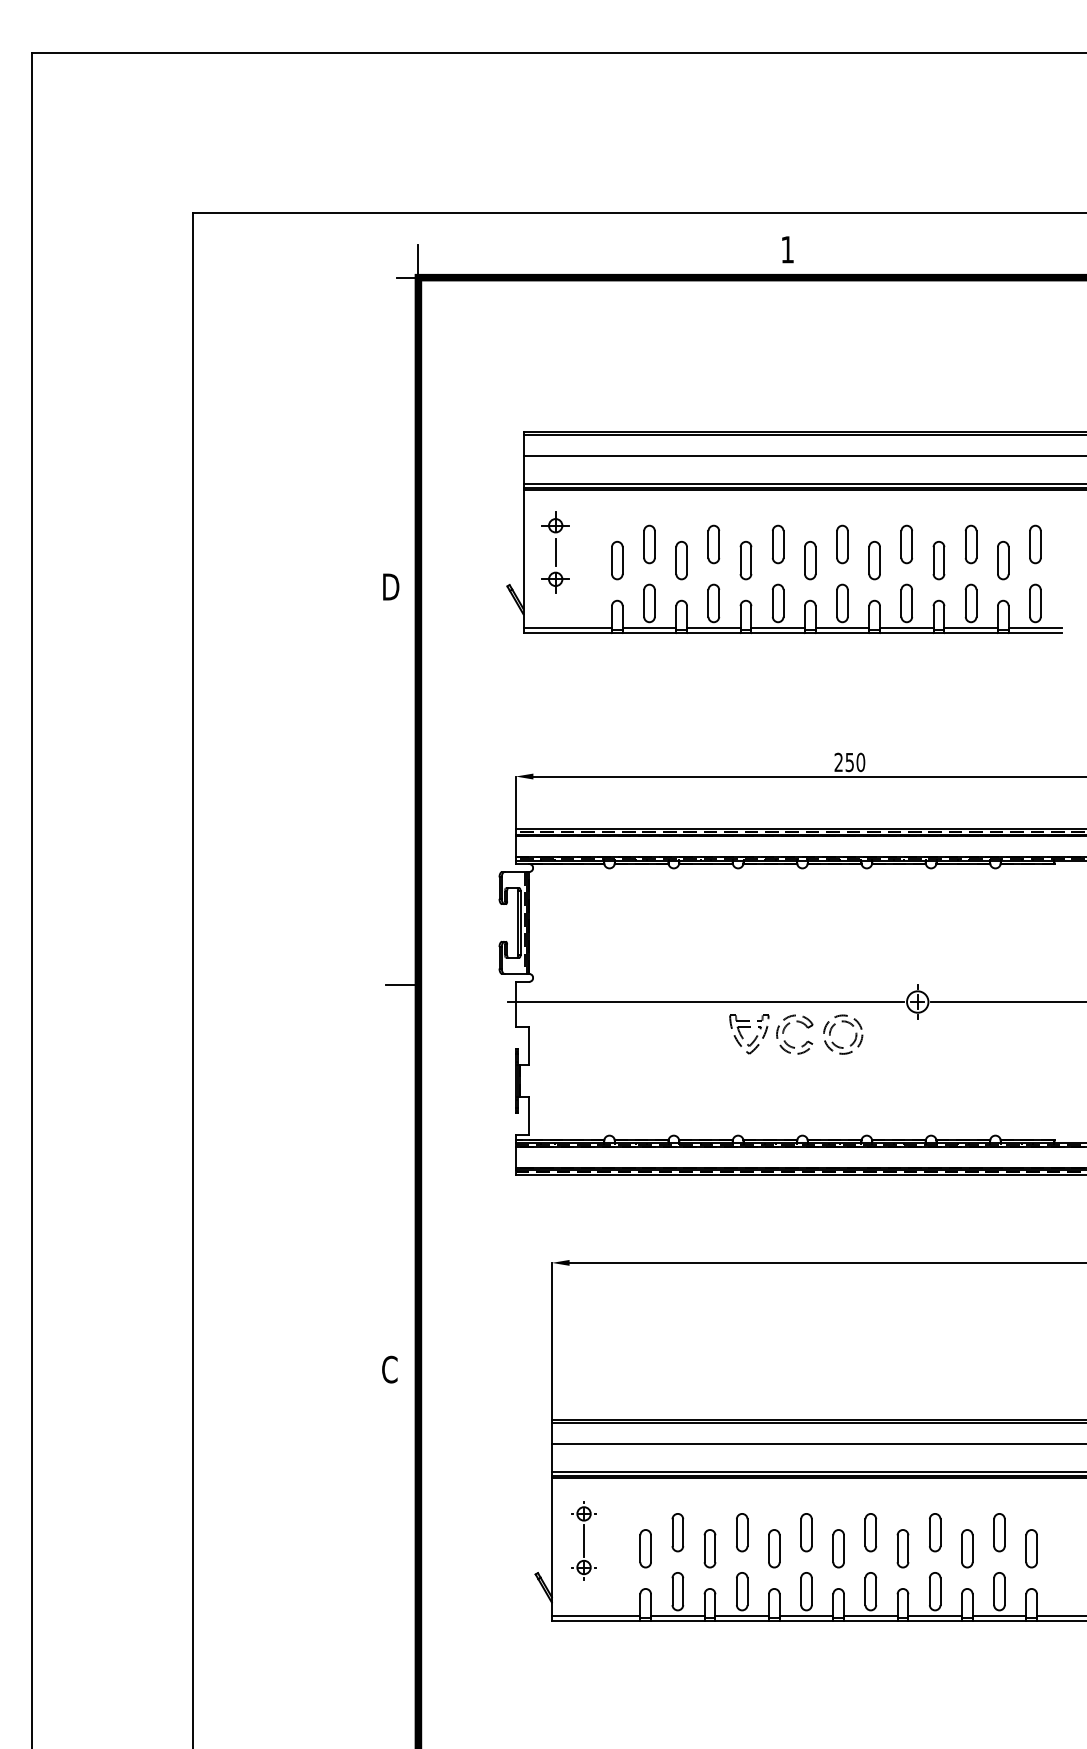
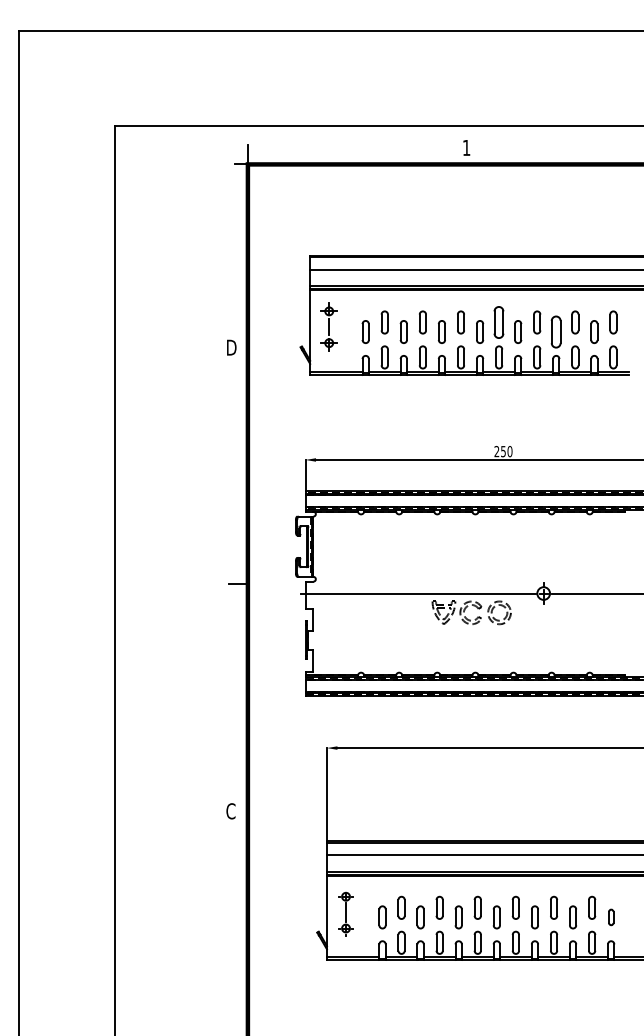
part: (843, 544) -> (499, 322), size x1.4
part: (939, 559) -> (556, 331), size x1.4
part: (1032, 1548) -> (611, 917), size x0.7

